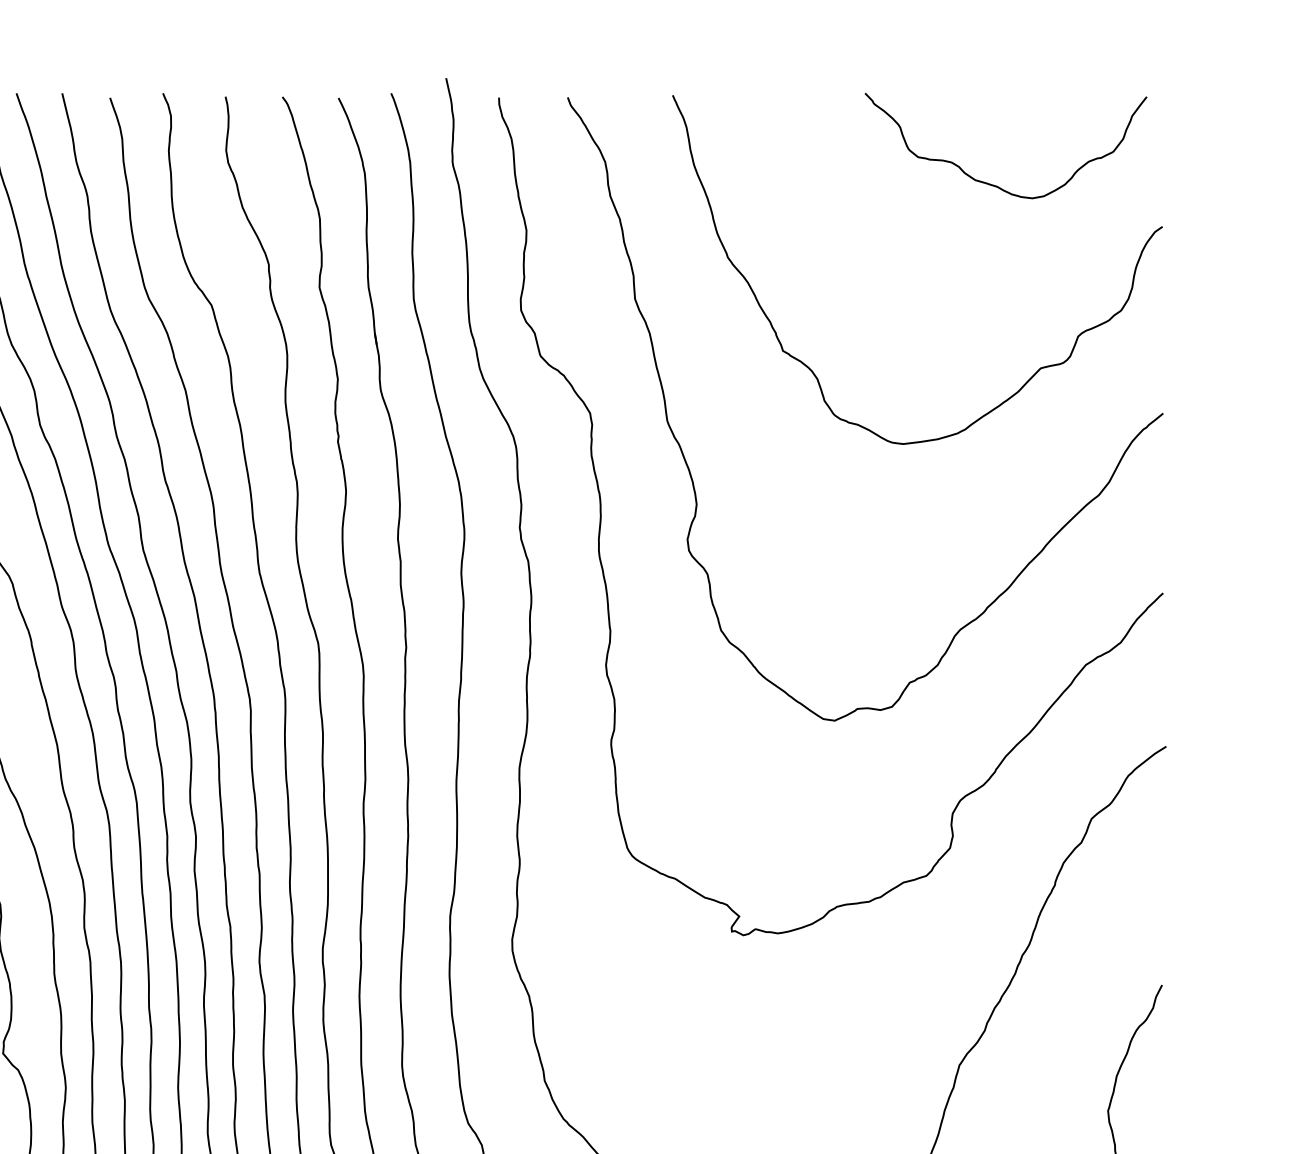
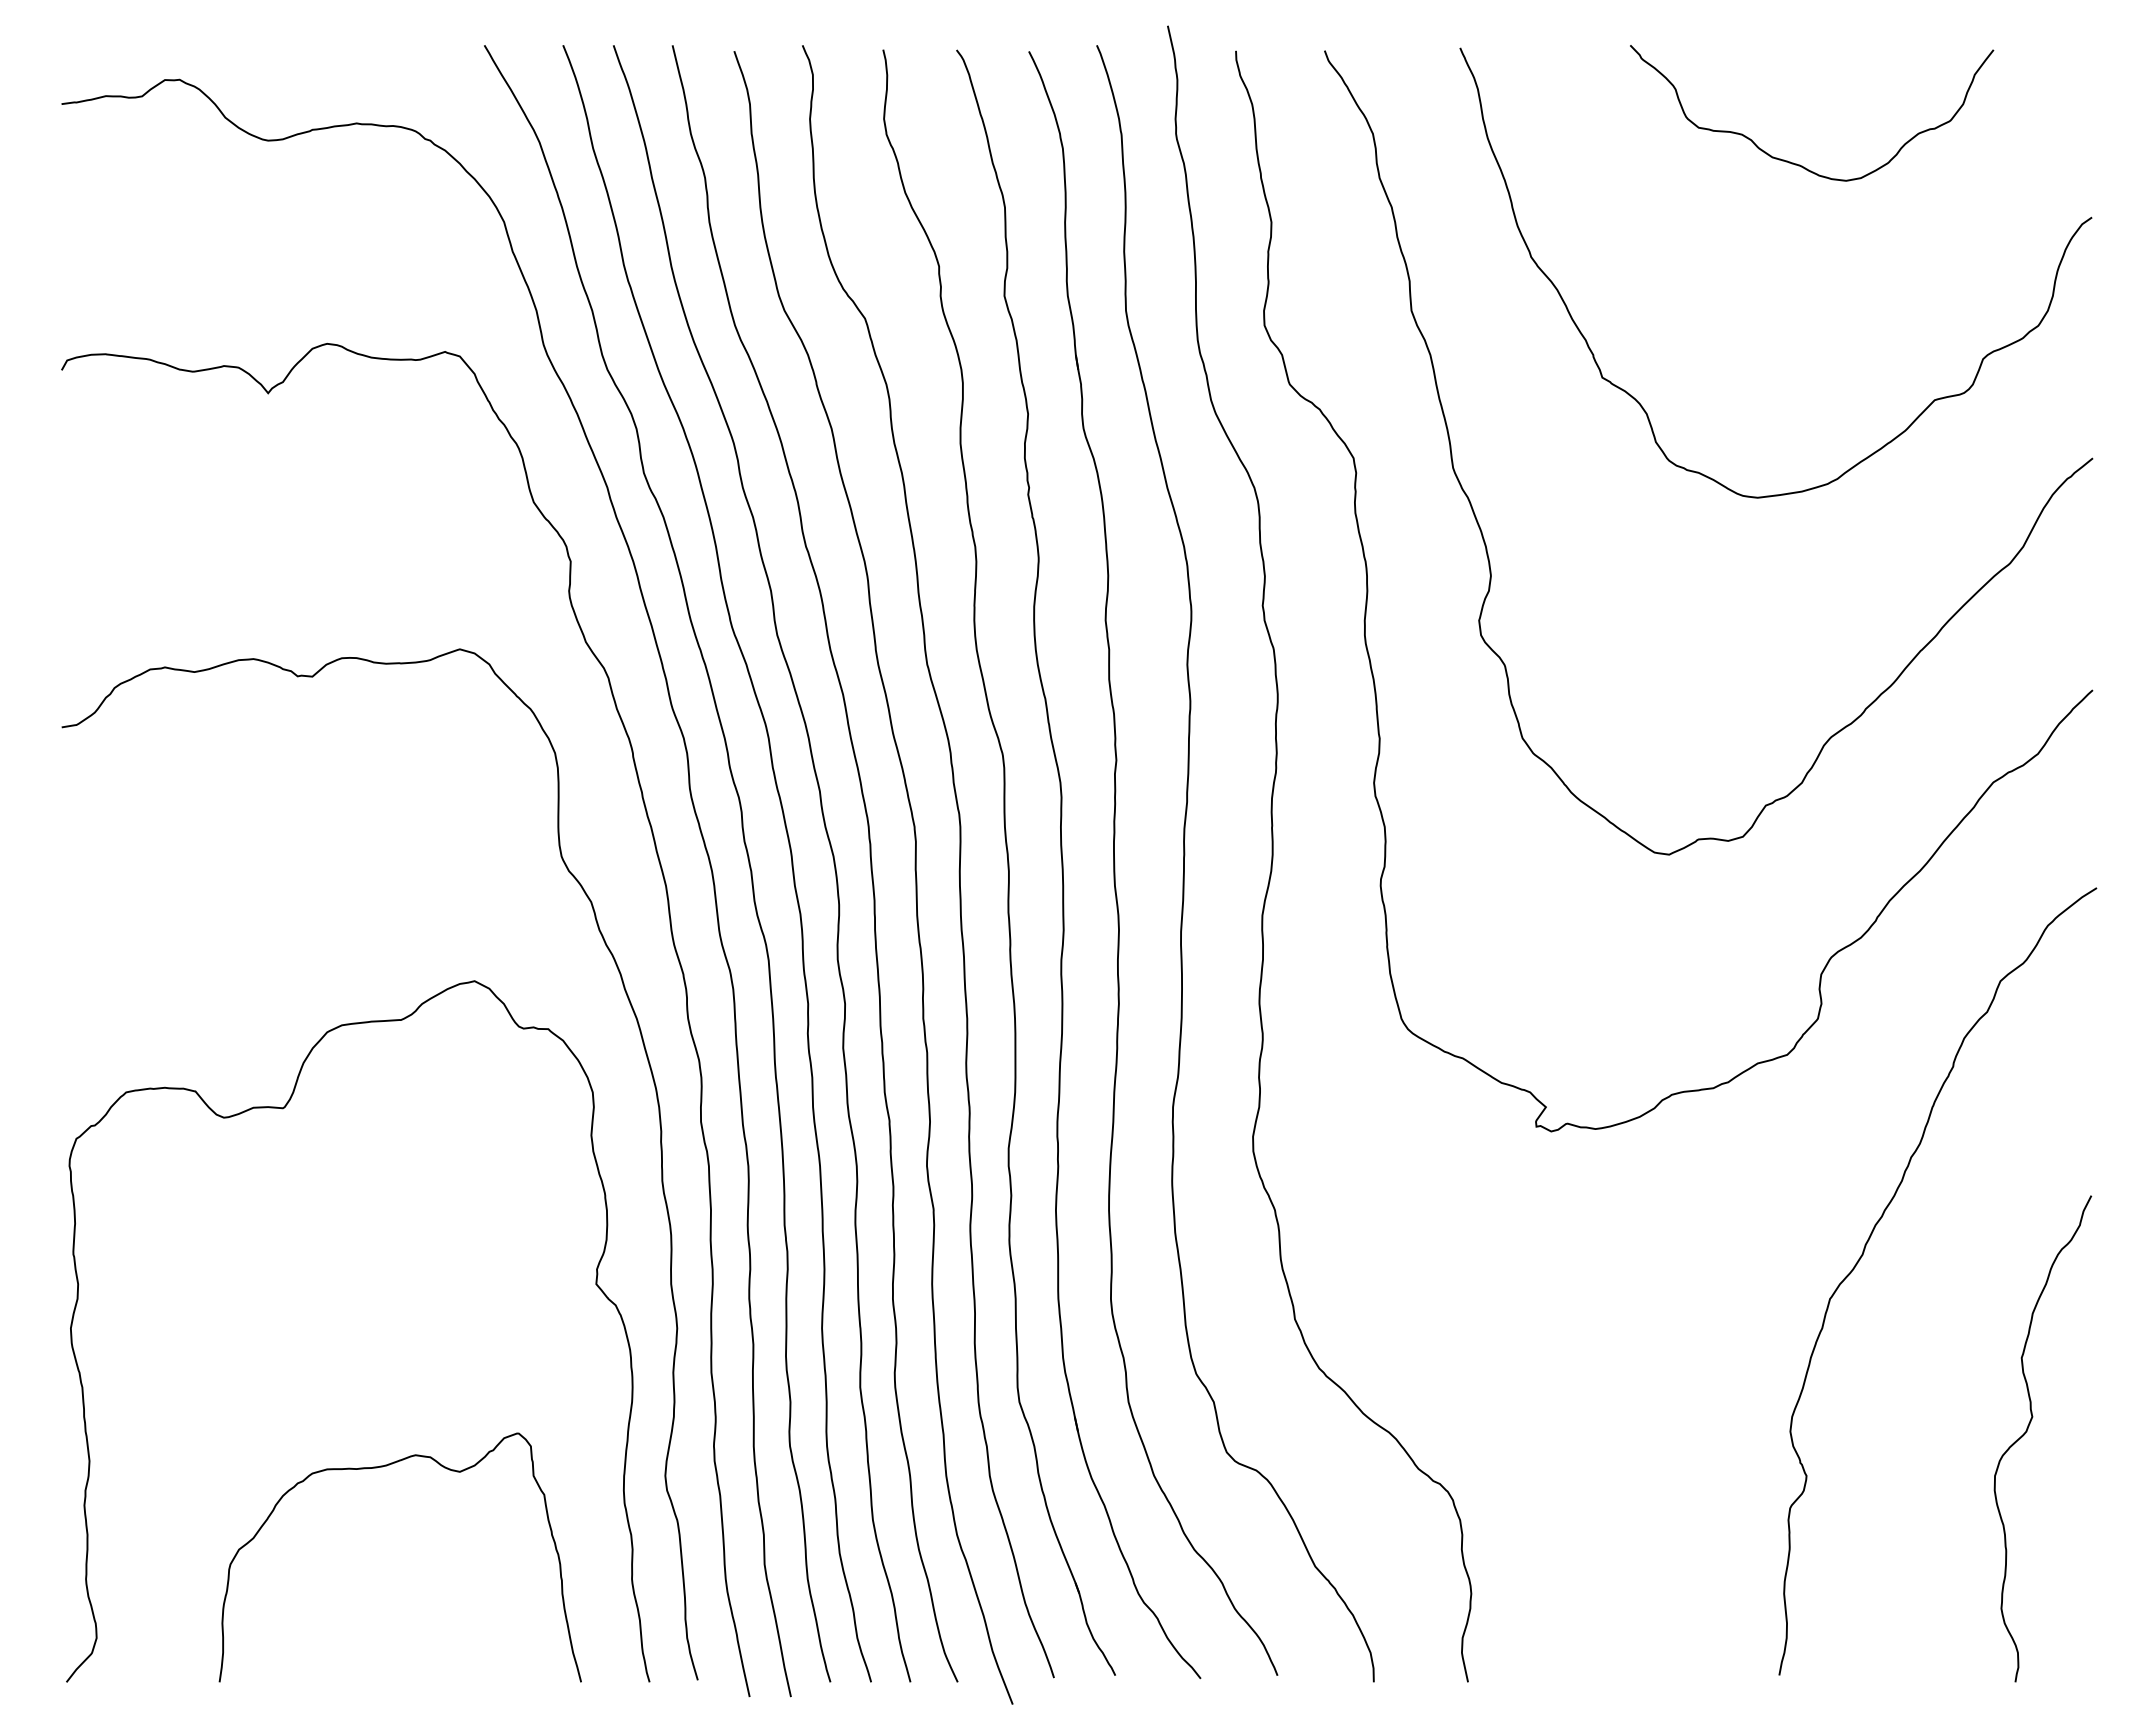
curve: (997, 185) -> (1800, 164), moved

